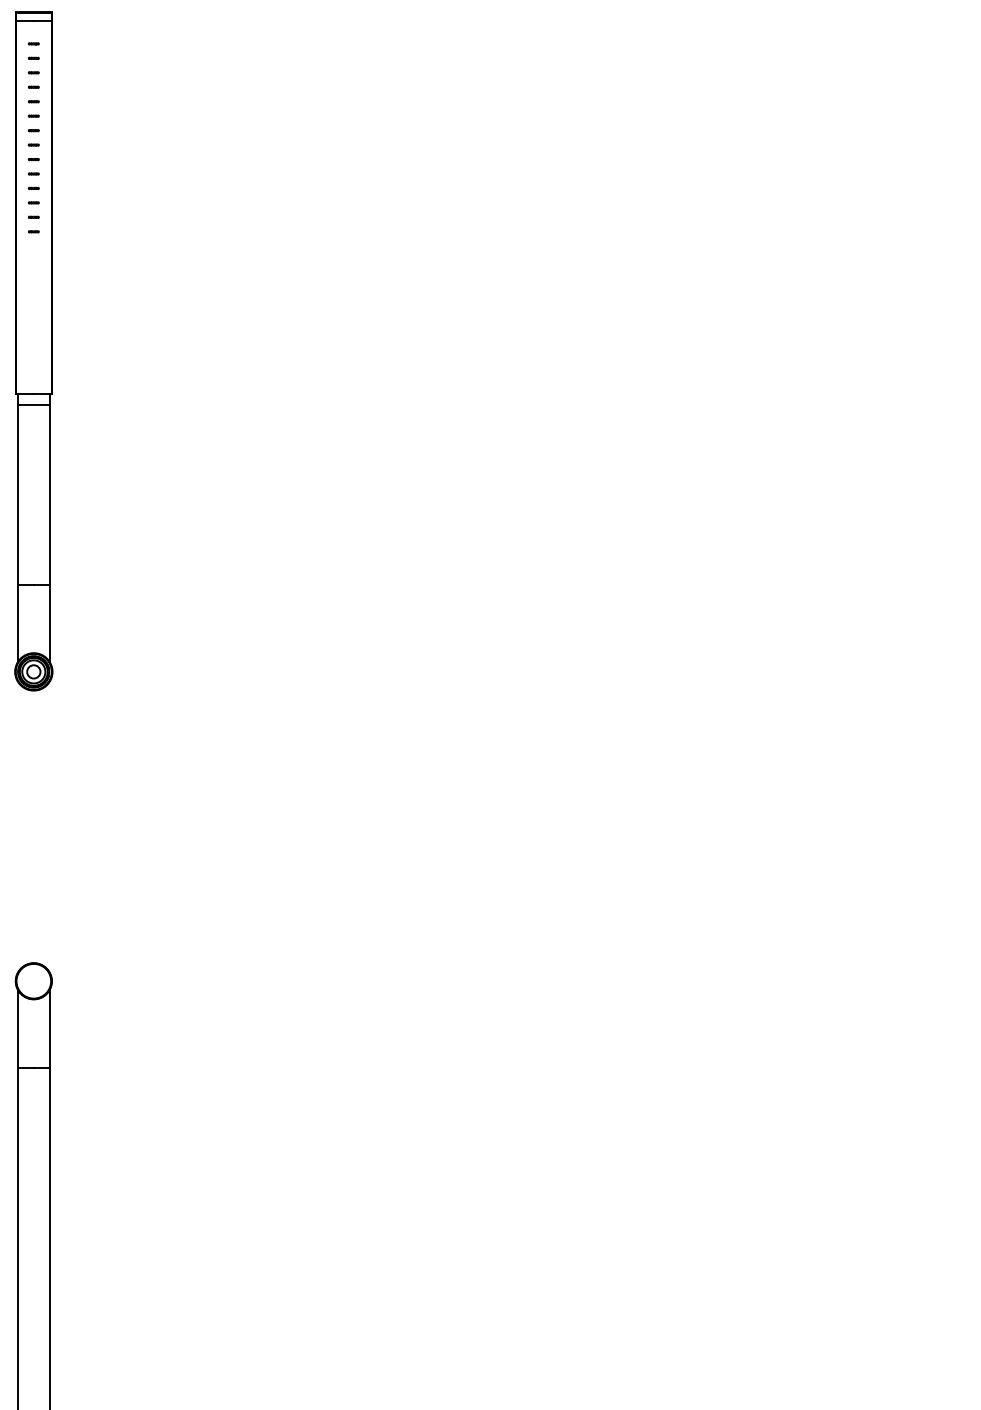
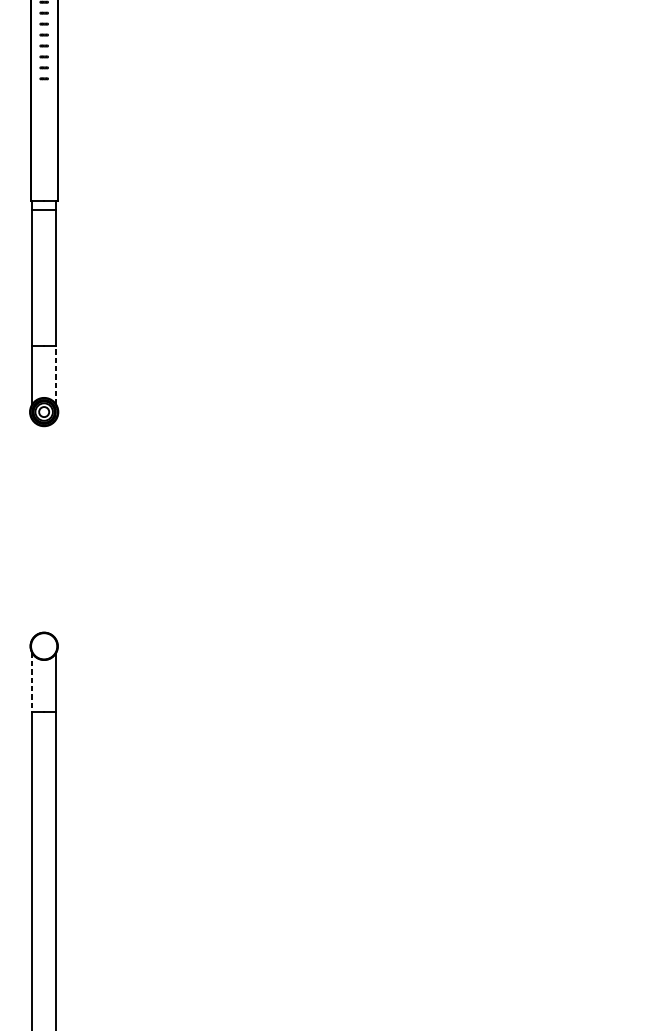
line: (49, 623) -> (56, 375), solid -> dashed
line: (17, 1029) -> (31, 682), solid -> dashed

